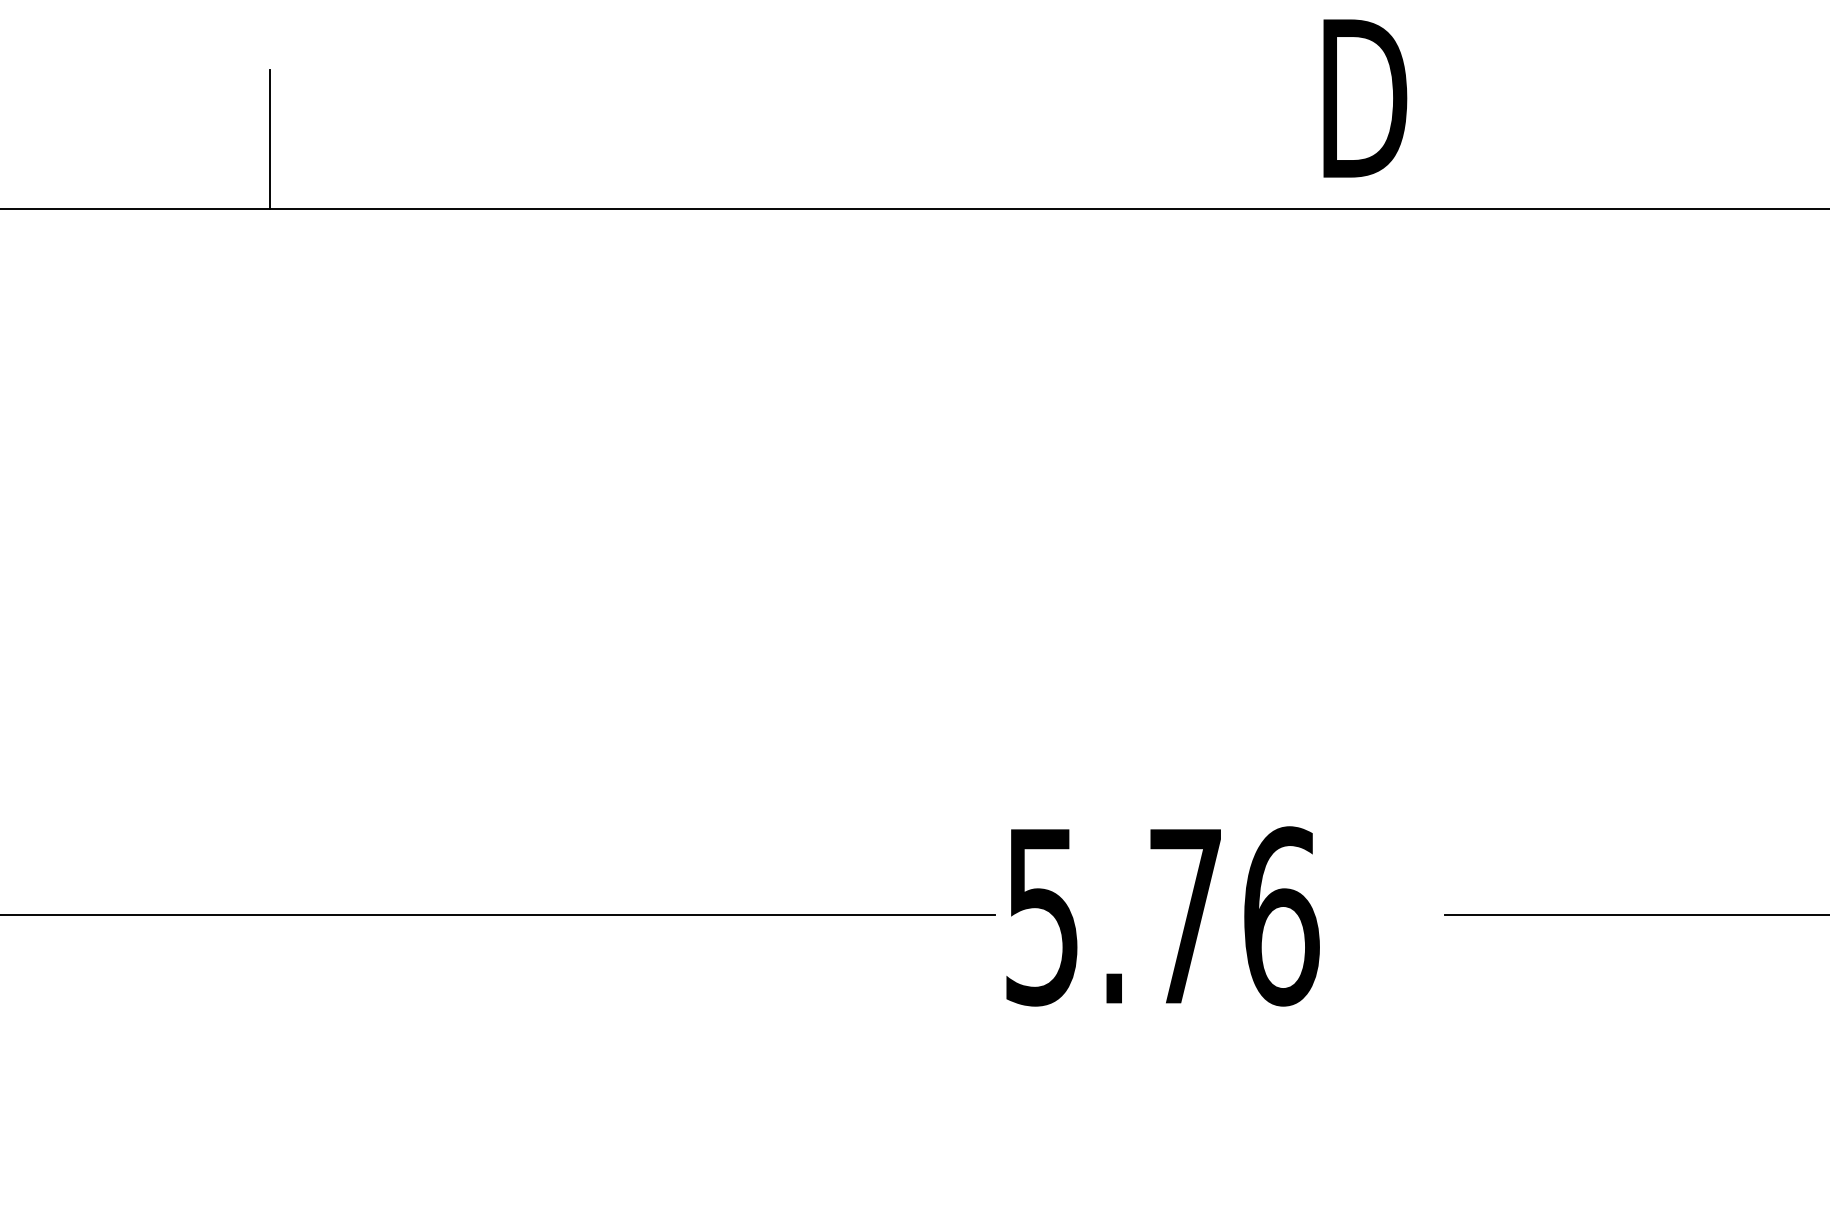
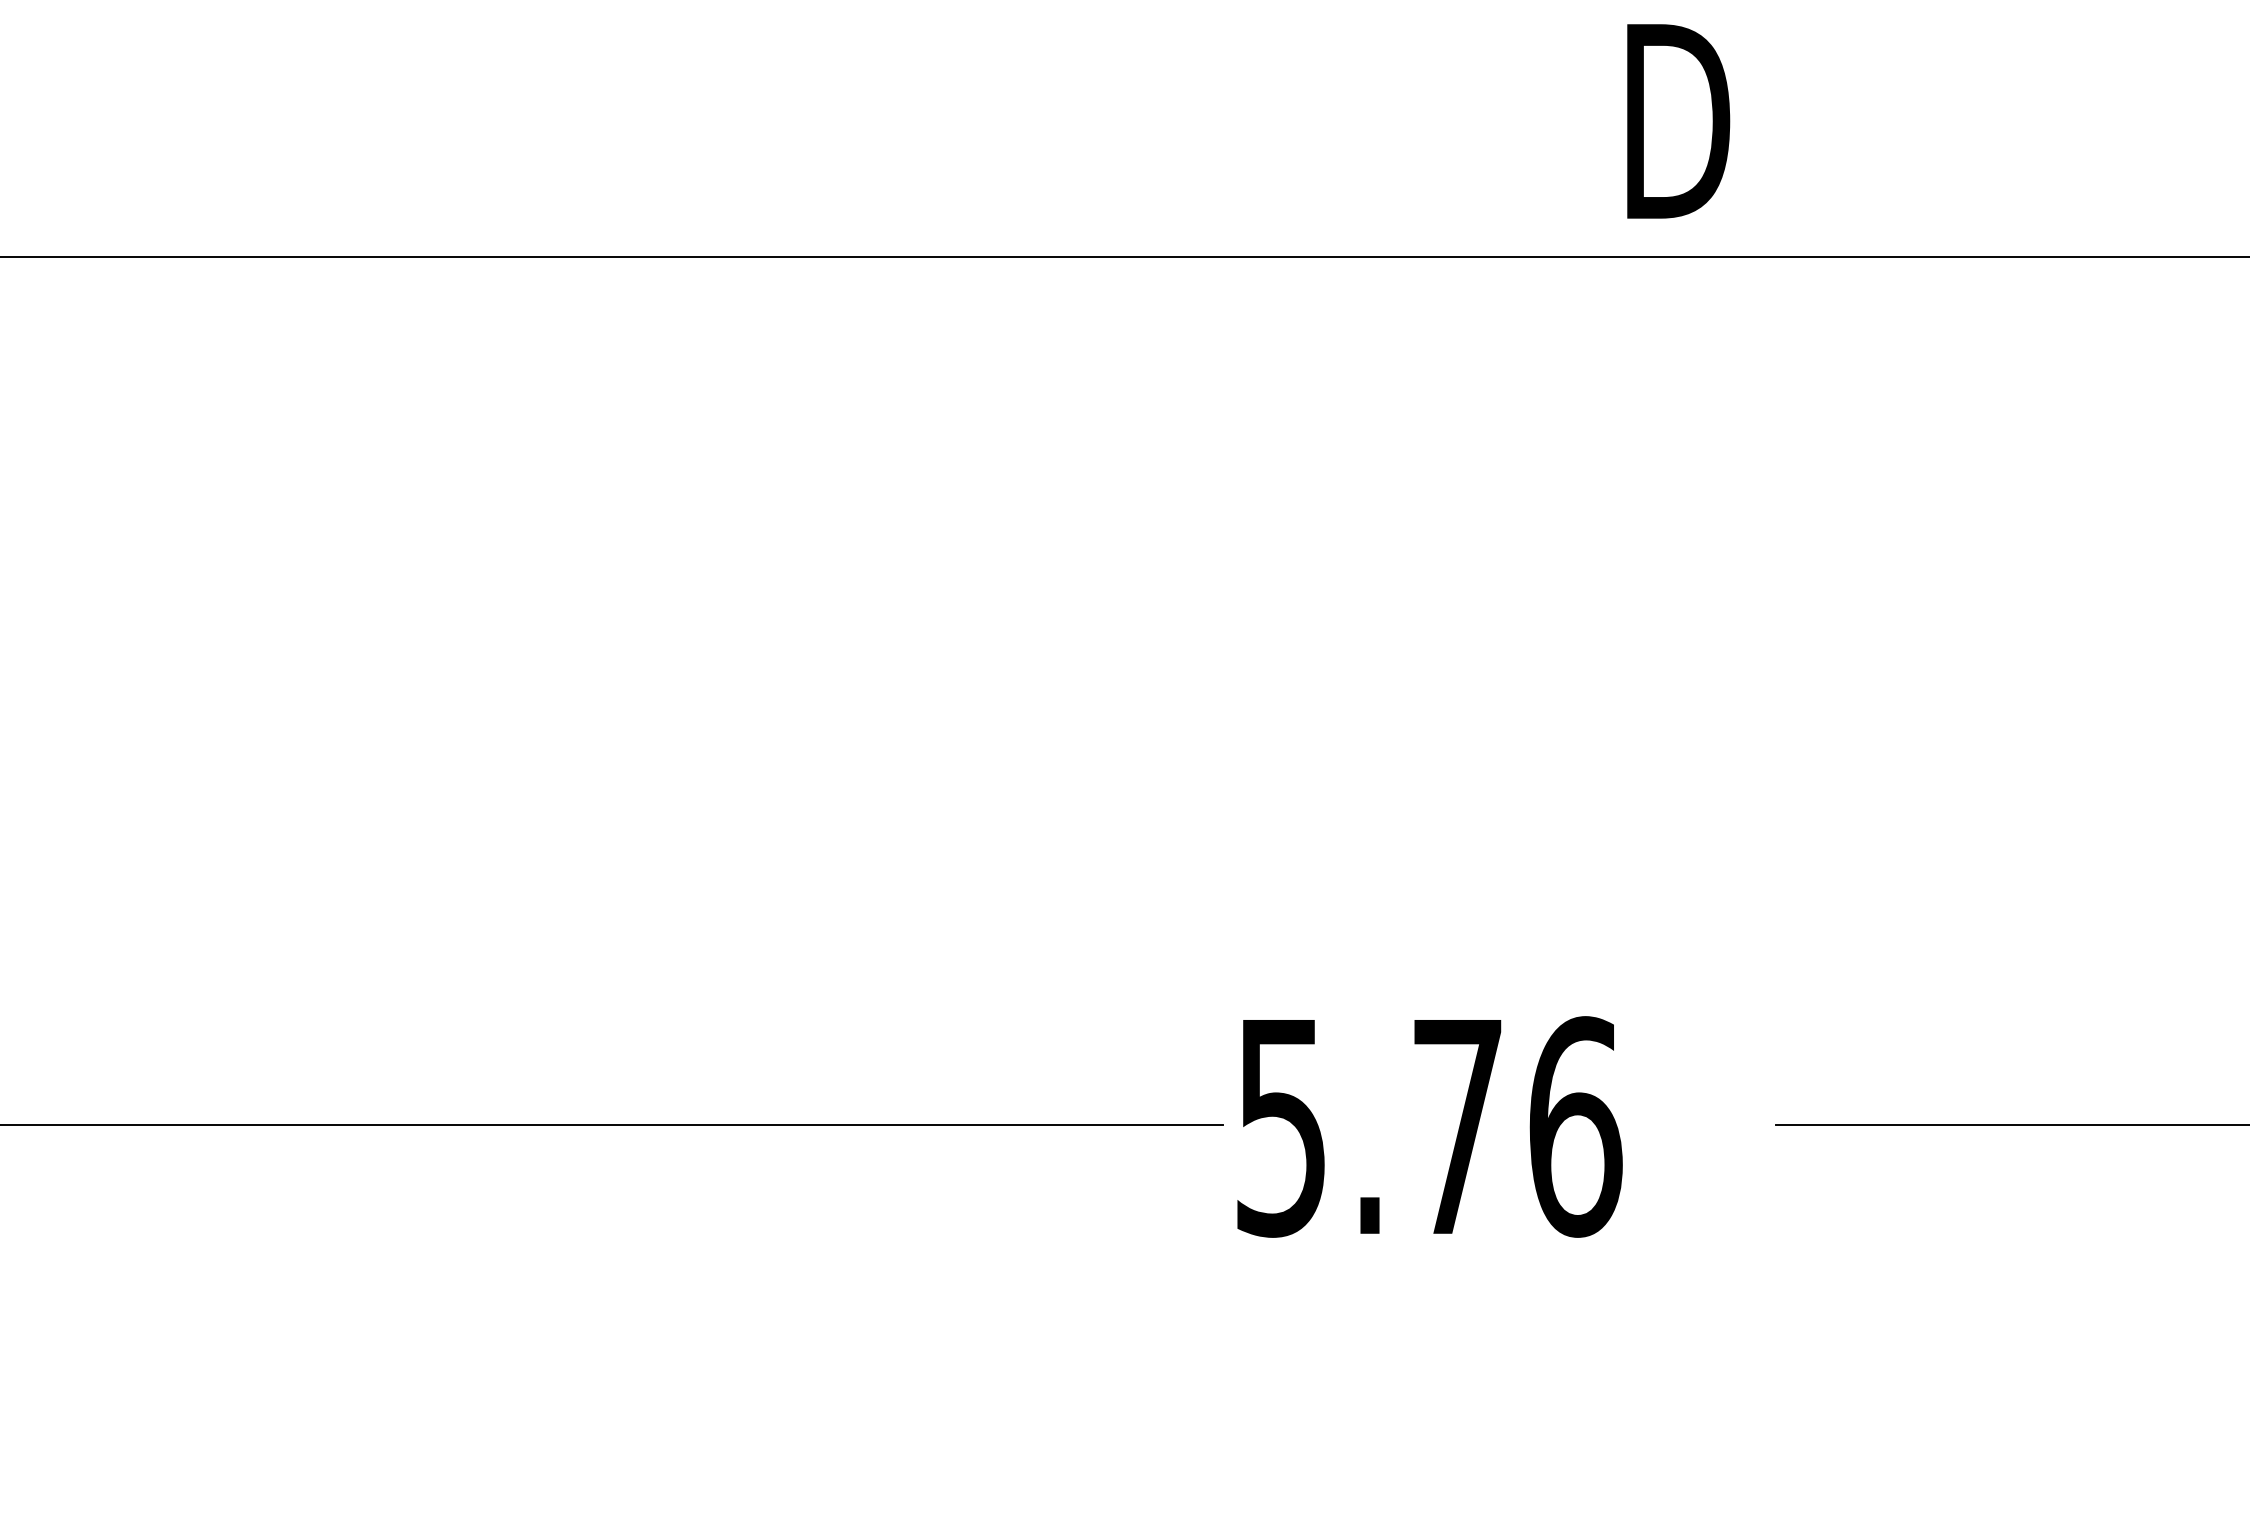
line: (269, 139) -> (331, 171), removed

